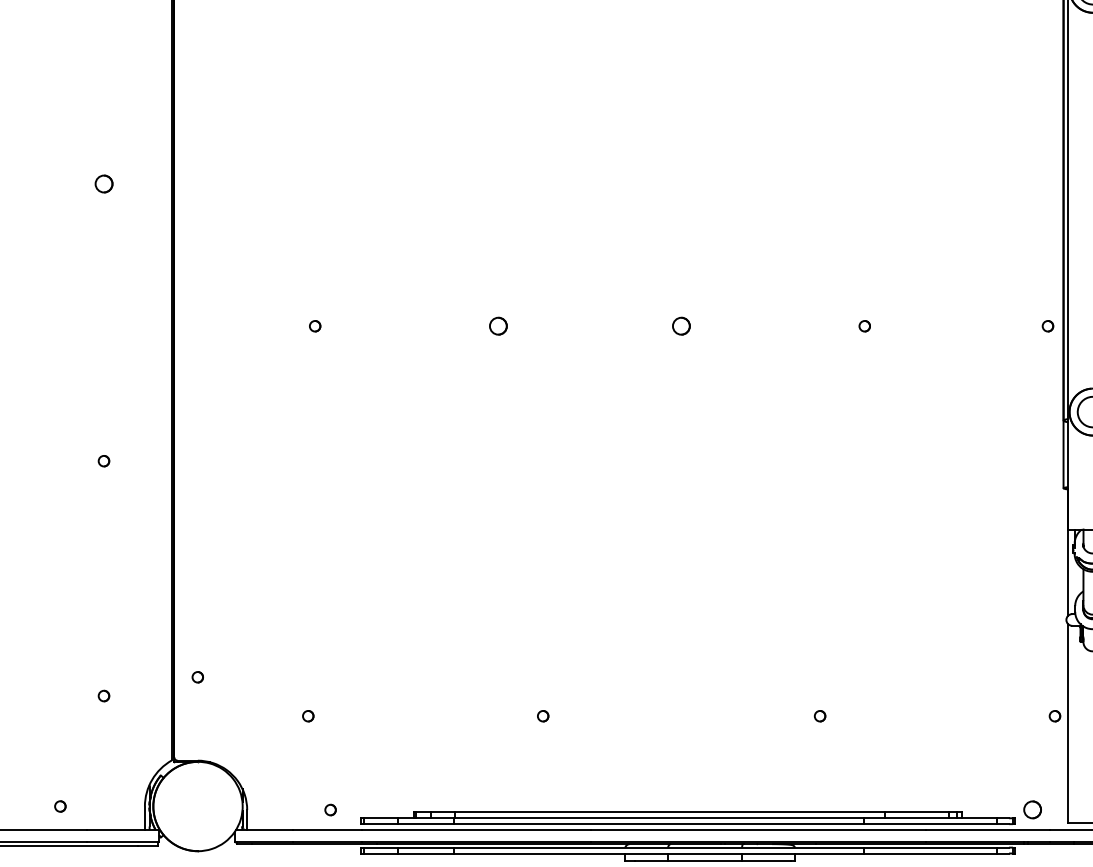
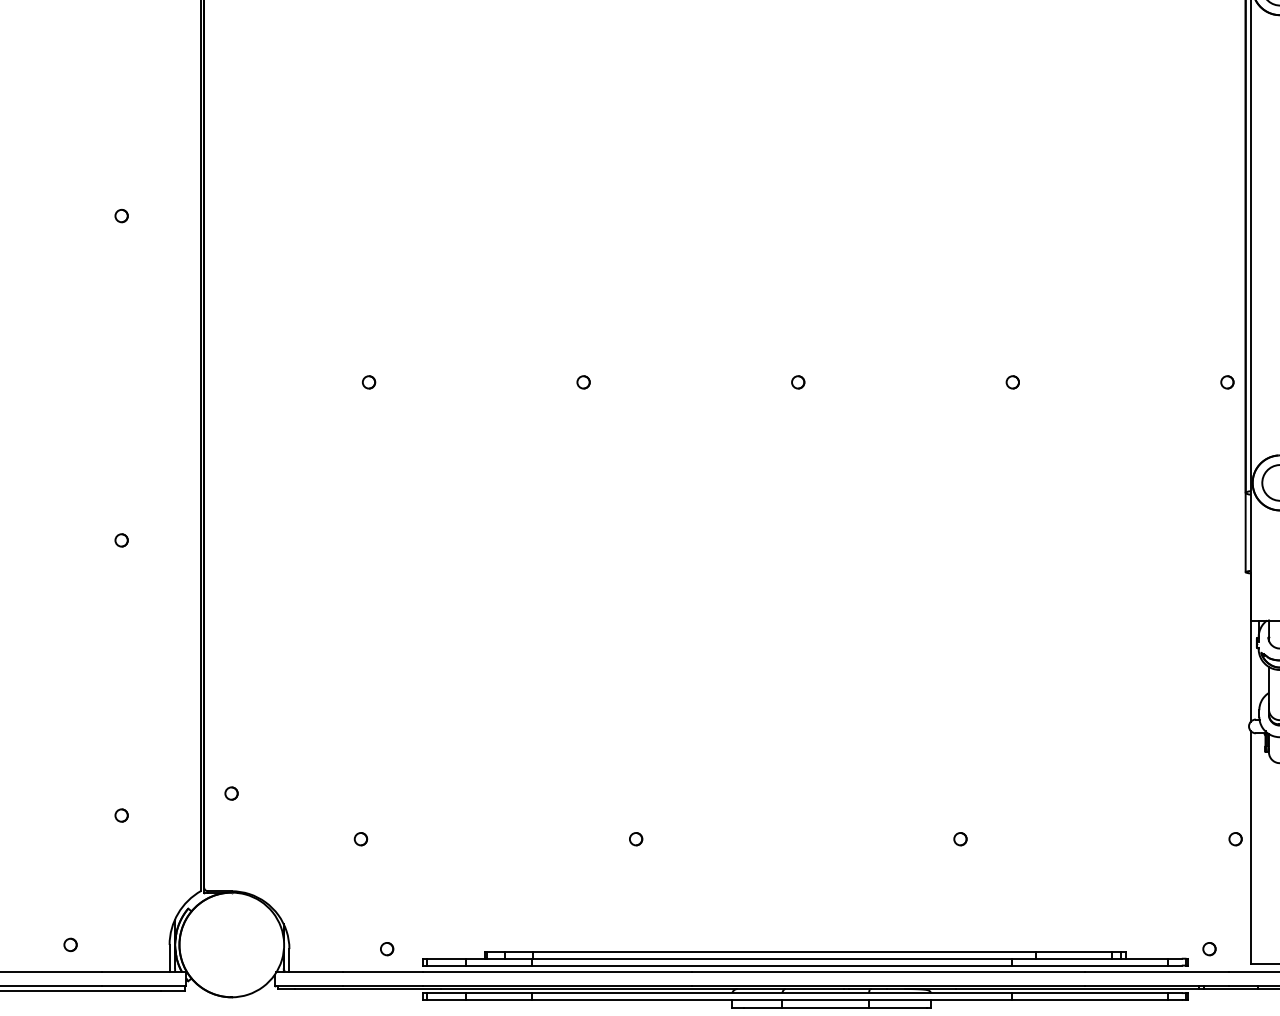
circle: (103, 184) -> (121, 216), size x0.62
circle: (498, 326) -> (583, 382), size x0.62
circle: (681, 326) -> (798, 382), size x0.62
circle: (1032, 810) -> (1209, 949), size x0.62

